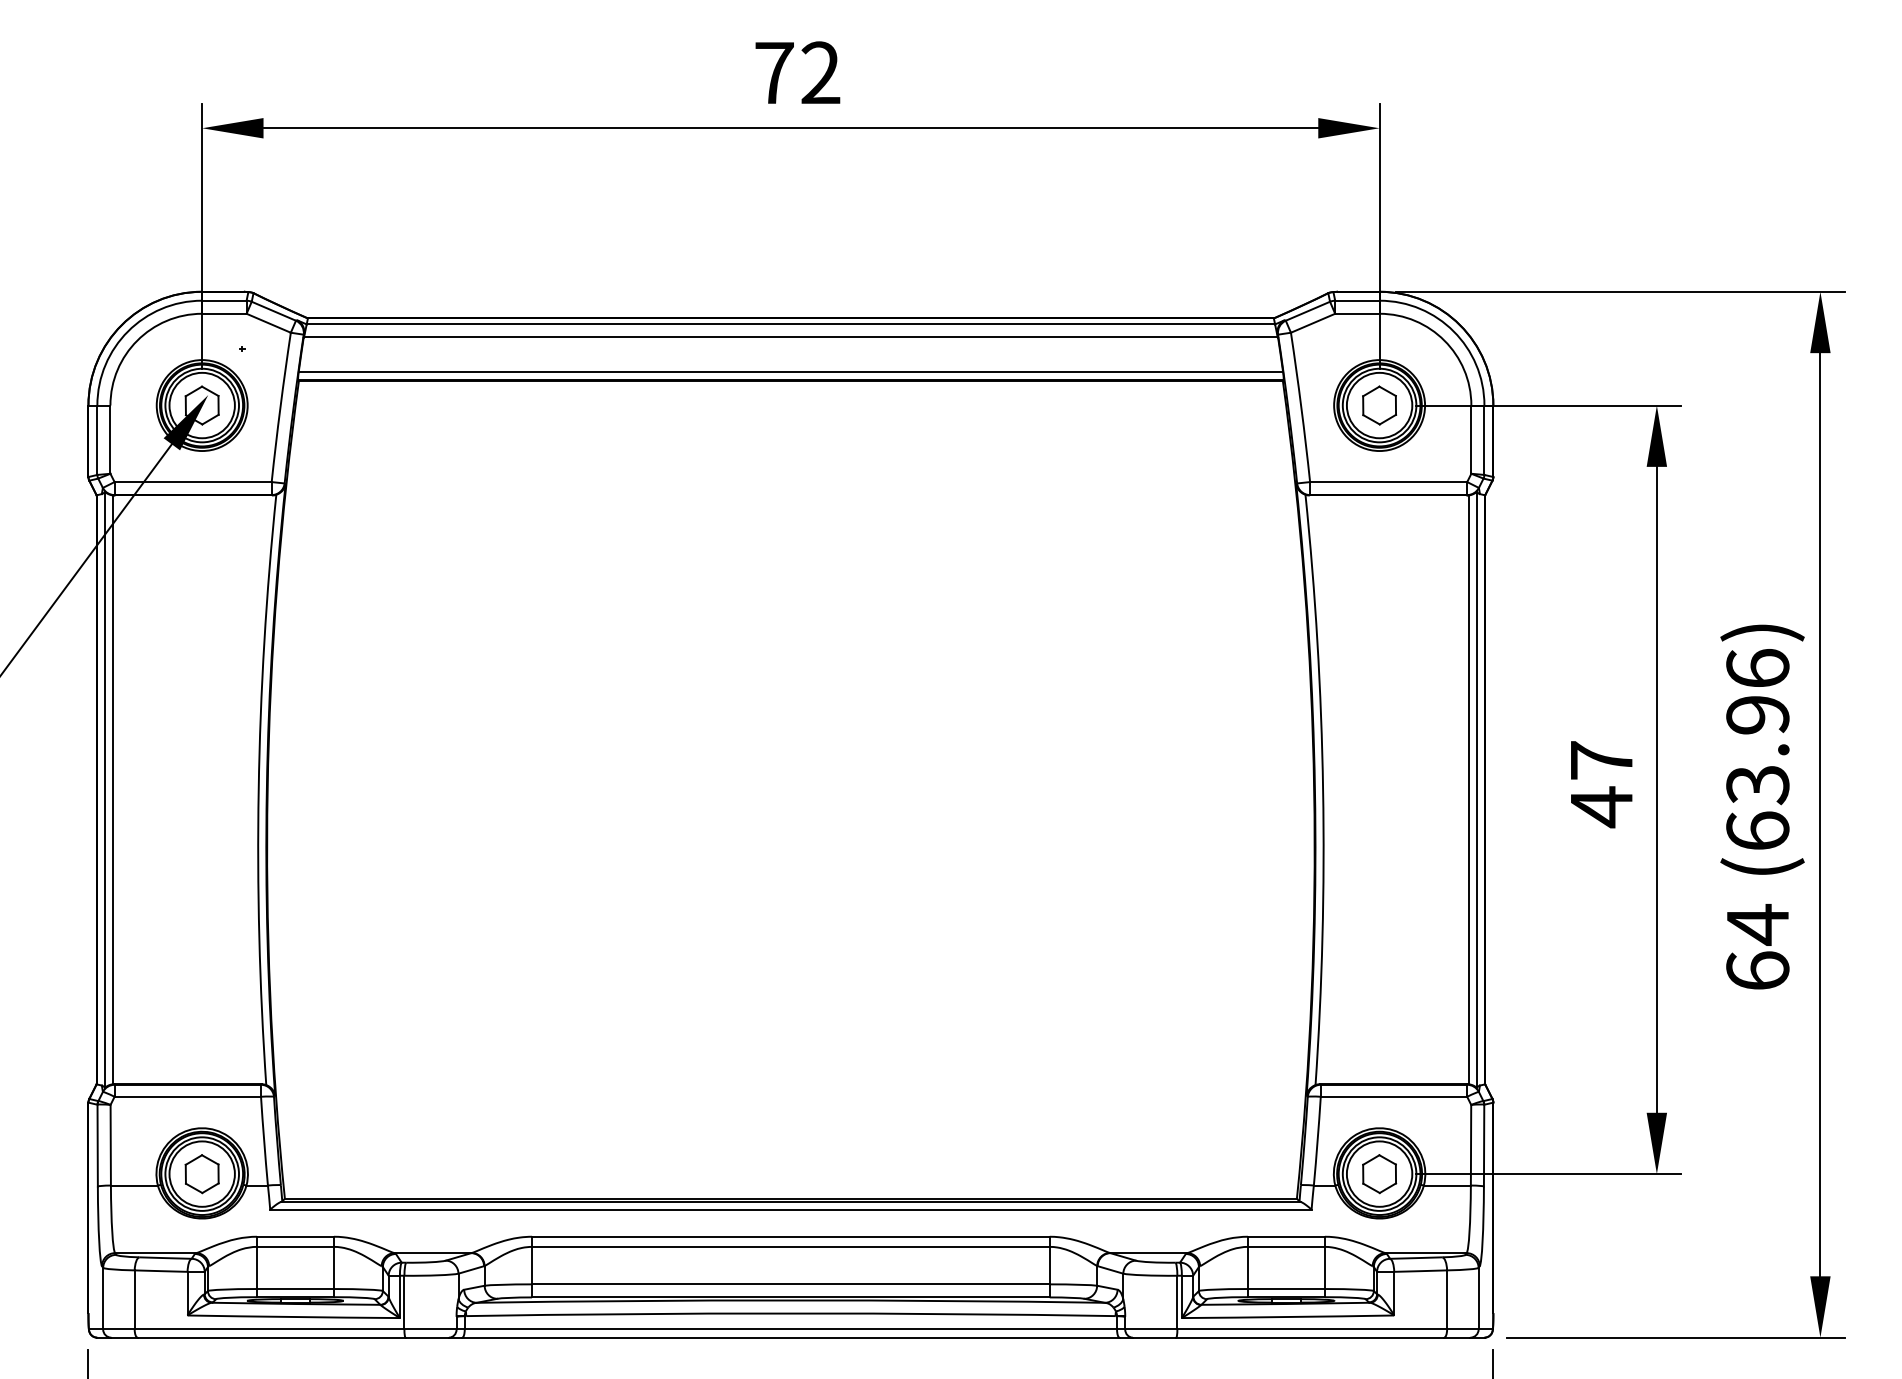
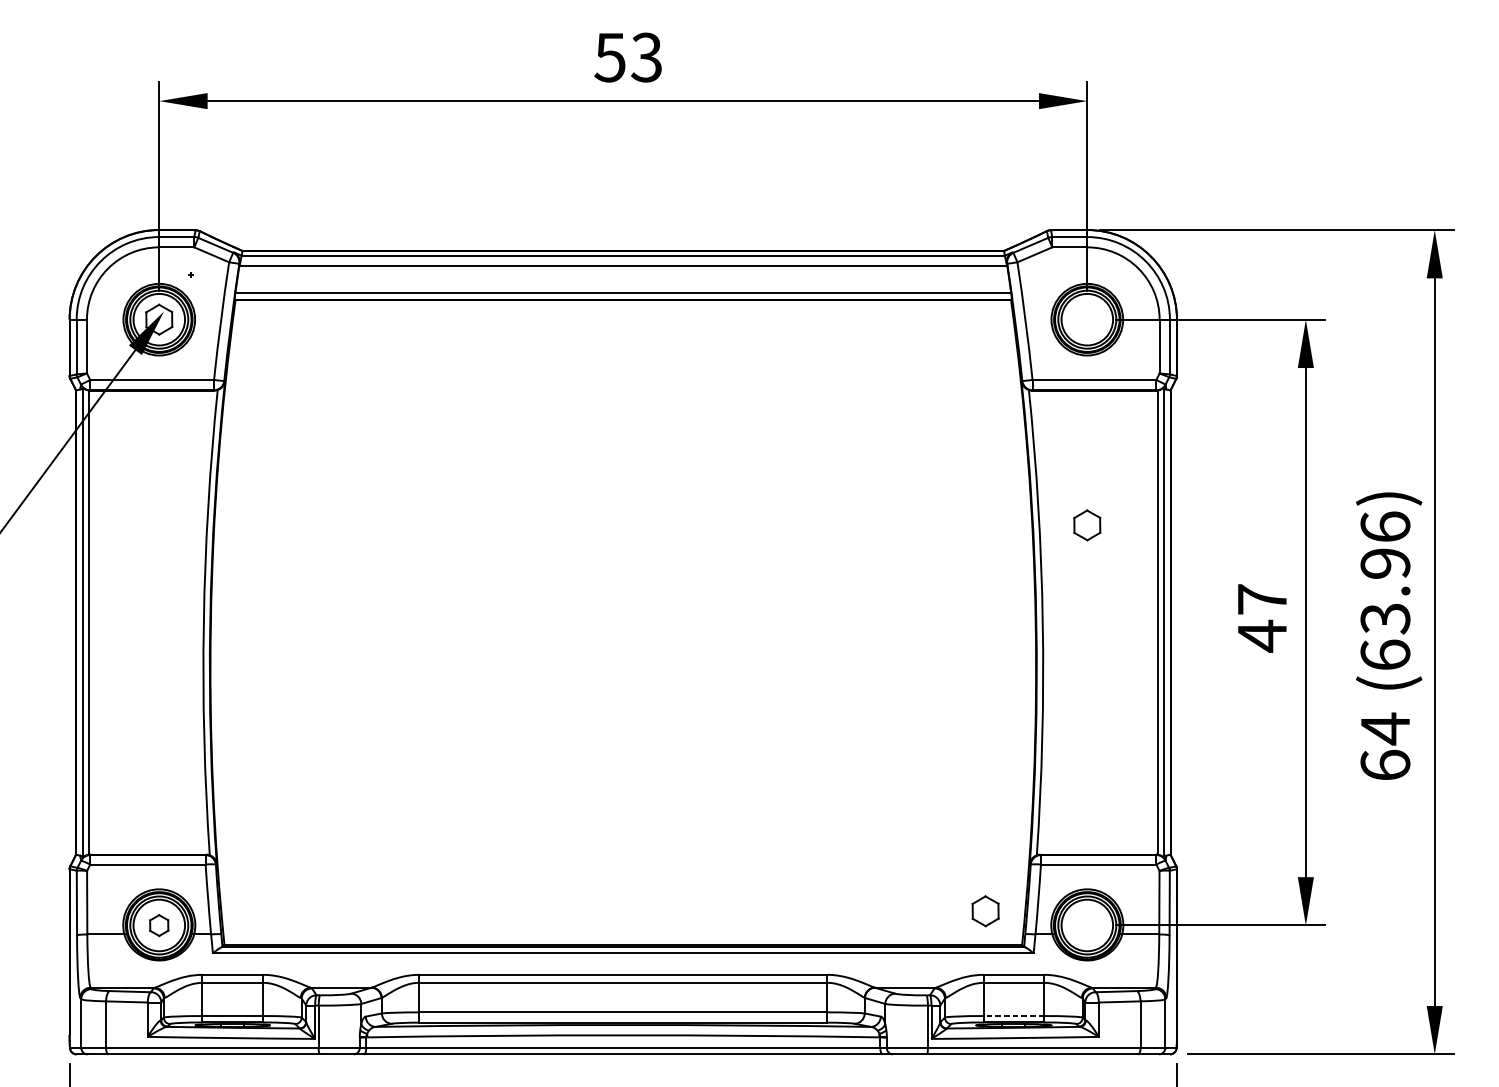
text: (797, 72) -> (628, 57), 72 -> 53
part: (1379, 405) -> (1087, 525), moved
part: (201, 1174) -> (158, 925), size x0.7
part: (1379, 1174) -> (985, 911), moved
line: (1285, 1289) -> (1013, 1016), solid -> dashed

